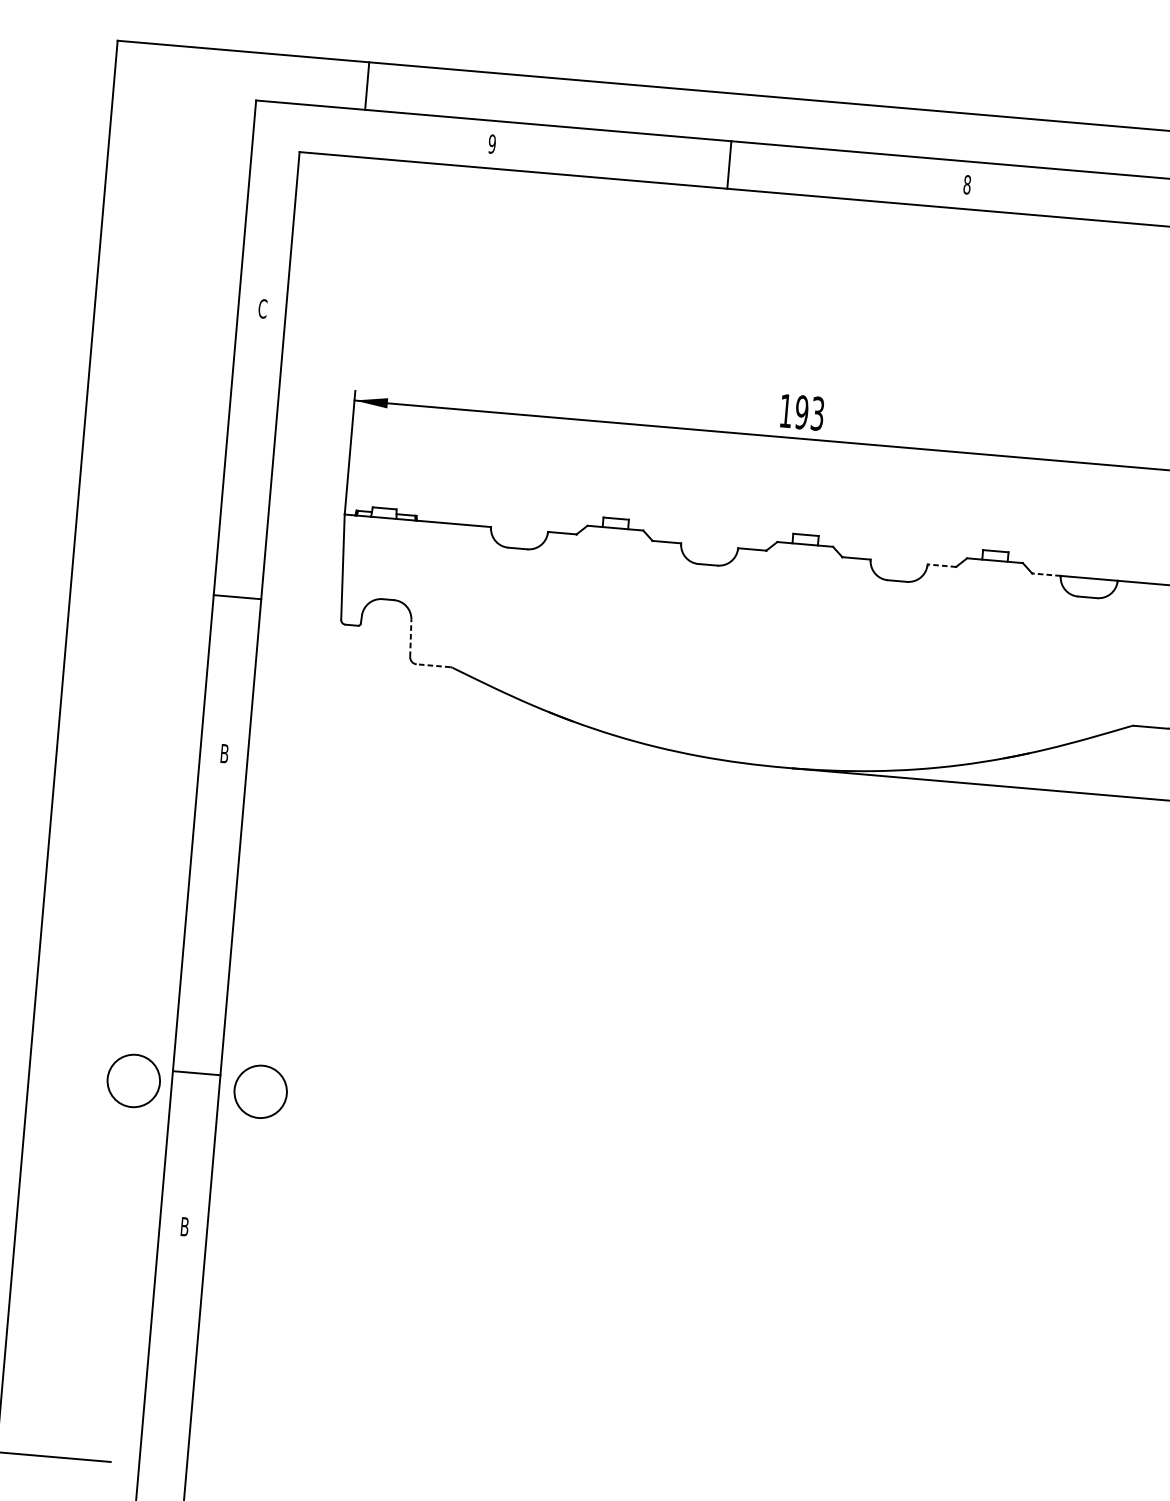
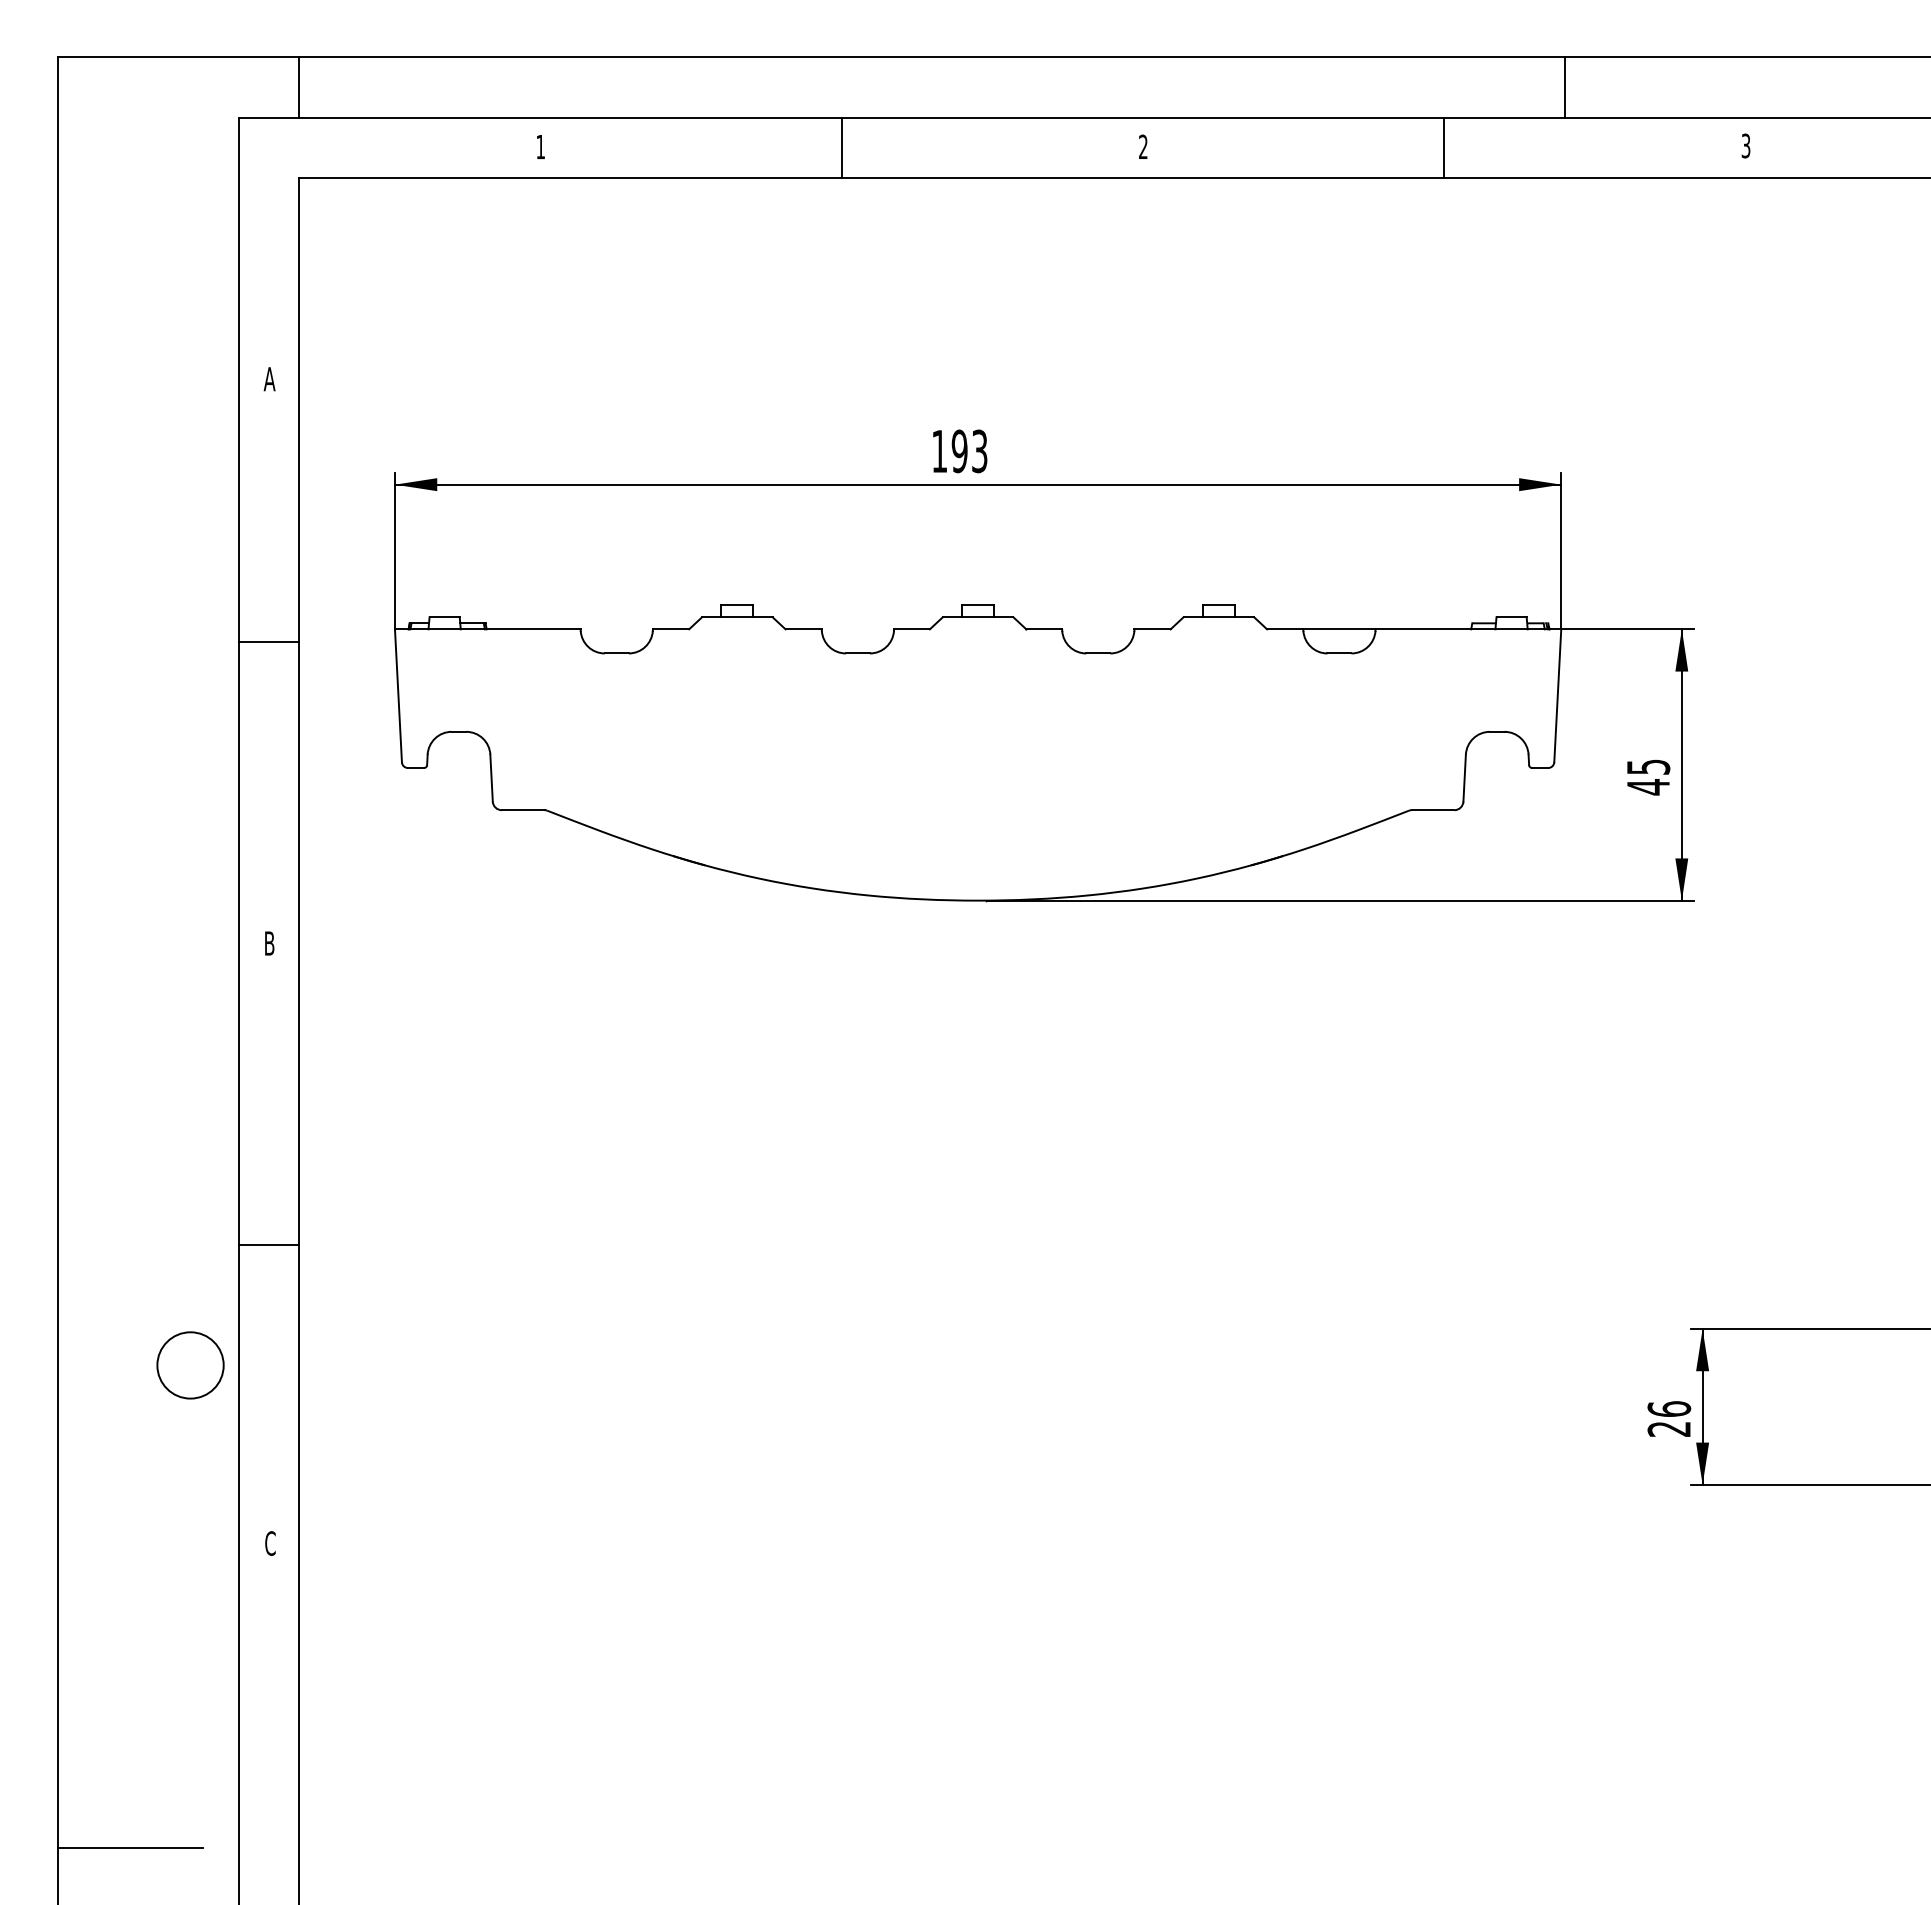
line: (367, 86) -> (299, 87), moved
text: (492, 143) -> (540, 146), 9 -> 1
text: (967, 184) -> (1143, 146), 8 -> 2
text: (262, 308) -> (269, 378), C -> A
line: (941, 565) -> (1152, 629), dashed -> solid
line: (1045, 574) -> (1284, 629), dashed -> solid
line: (237, 597) -> (268, 642), moved
line: (410, 638) -> (491, 778), dashed -> solid
line: (432, 665) -> (522, 810), dashed -> solid
line: (196, 1072) -> (268, 1244), moved
circle: (260, 1091) -> (351, 1365), removed
text: (184, 1226) -> (270, 1543), B -> C

